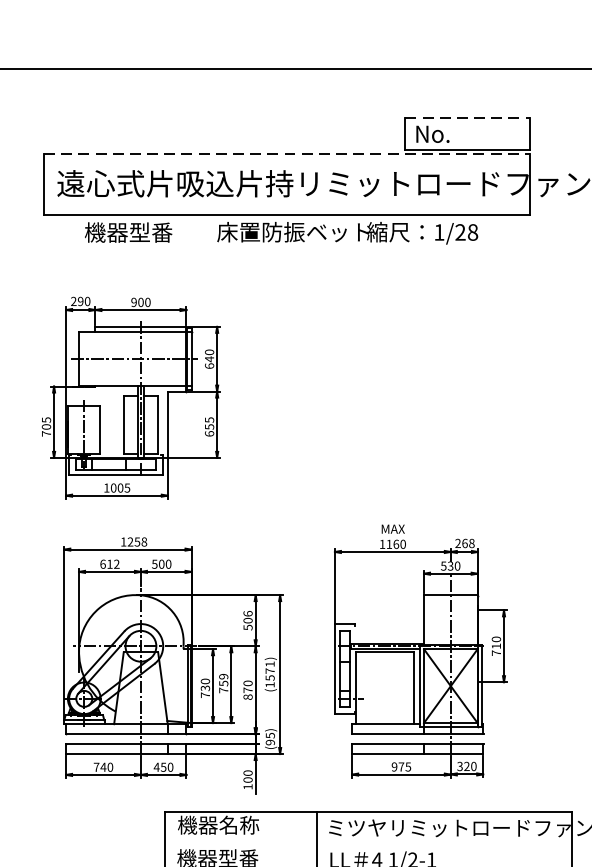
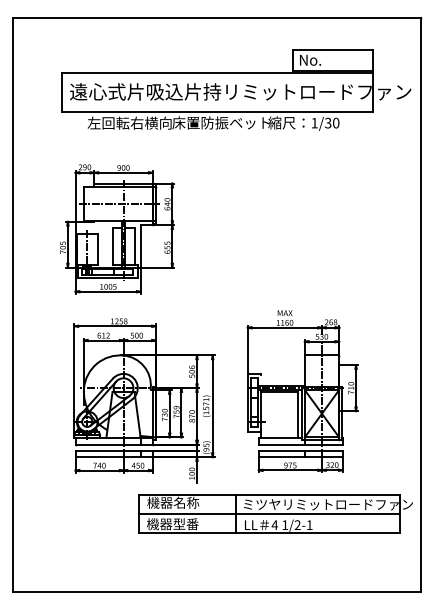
line: (467, 119) -> (332, 50), dashed -> solid
line: (287, 153) -> (217, 72), dashed -> solid
text: (150, 231) -> (129, 122), 機器型番 -> 左回転右横向
text: (467, 233) -> (332, 123), 1/28 -> 1/30
line: (368, 841) -> (269, 513), added

